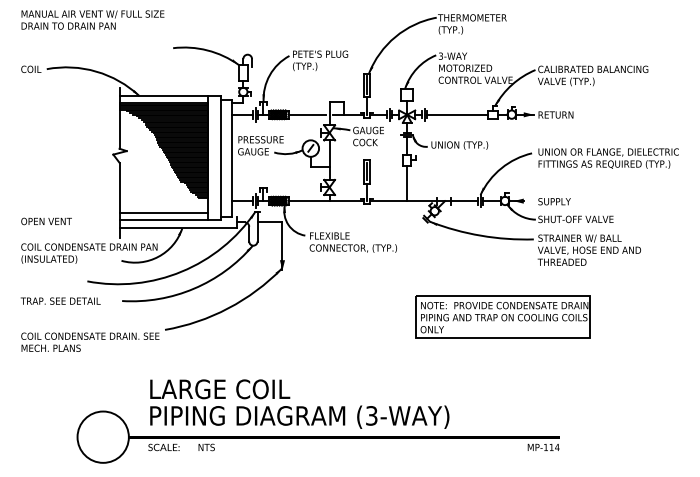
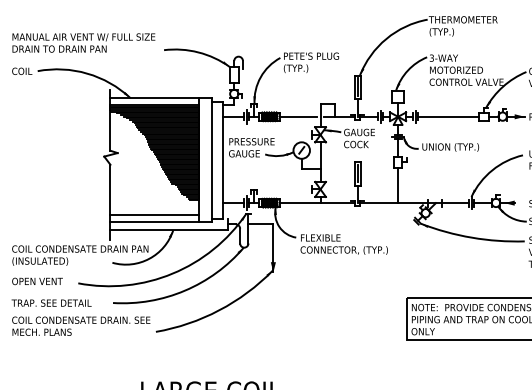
text: (92, 19) -> (83, 42), moved
text: (46, 221) -> (37, 281), moved
text: (90, 341) -> (81, 325), moved

